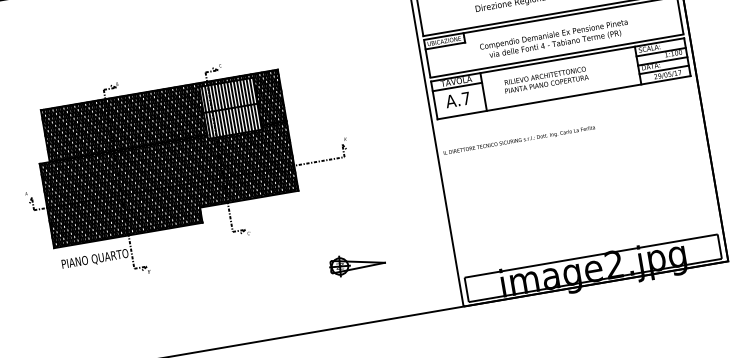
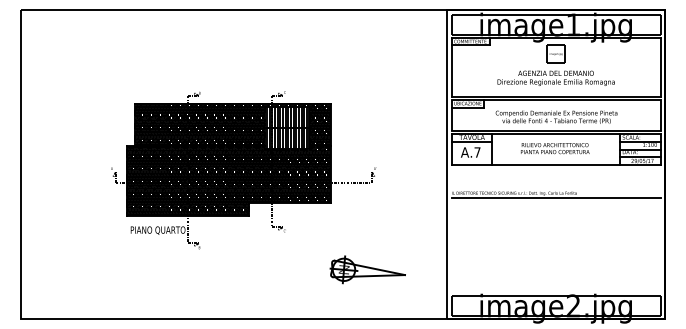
text: (546, 79) -> (555, 148), moved
line: (570, 138) -> (555, 198), added
part: (357, 263) -> (367, 269), size x1.67

